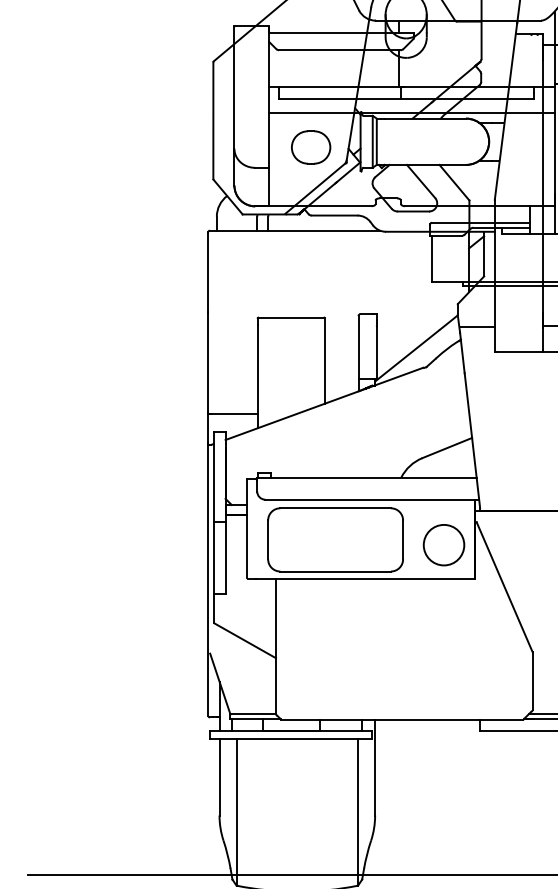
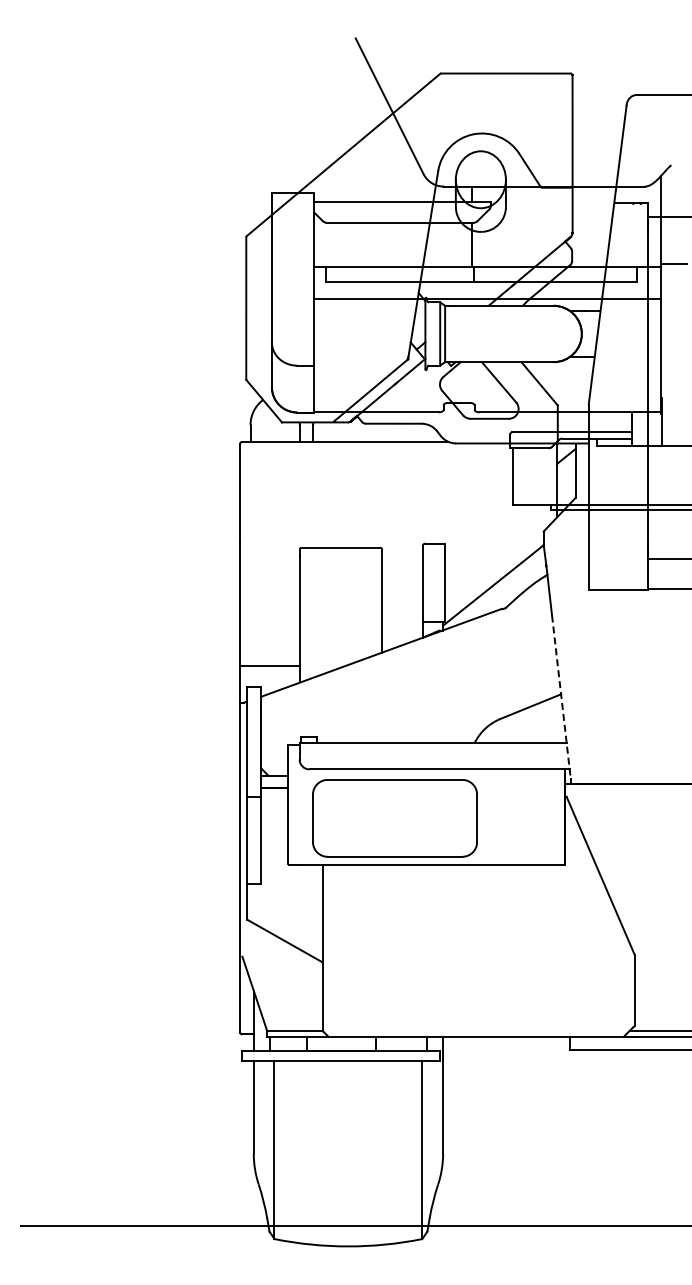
part: (310, 147) -> (364, 340), removed
line: (477, 327) -> (567, 559), removed
line: (472, 440) -> (561, 697), solid -> dashed
circle: (443, 544) -> (526, 824), removed

